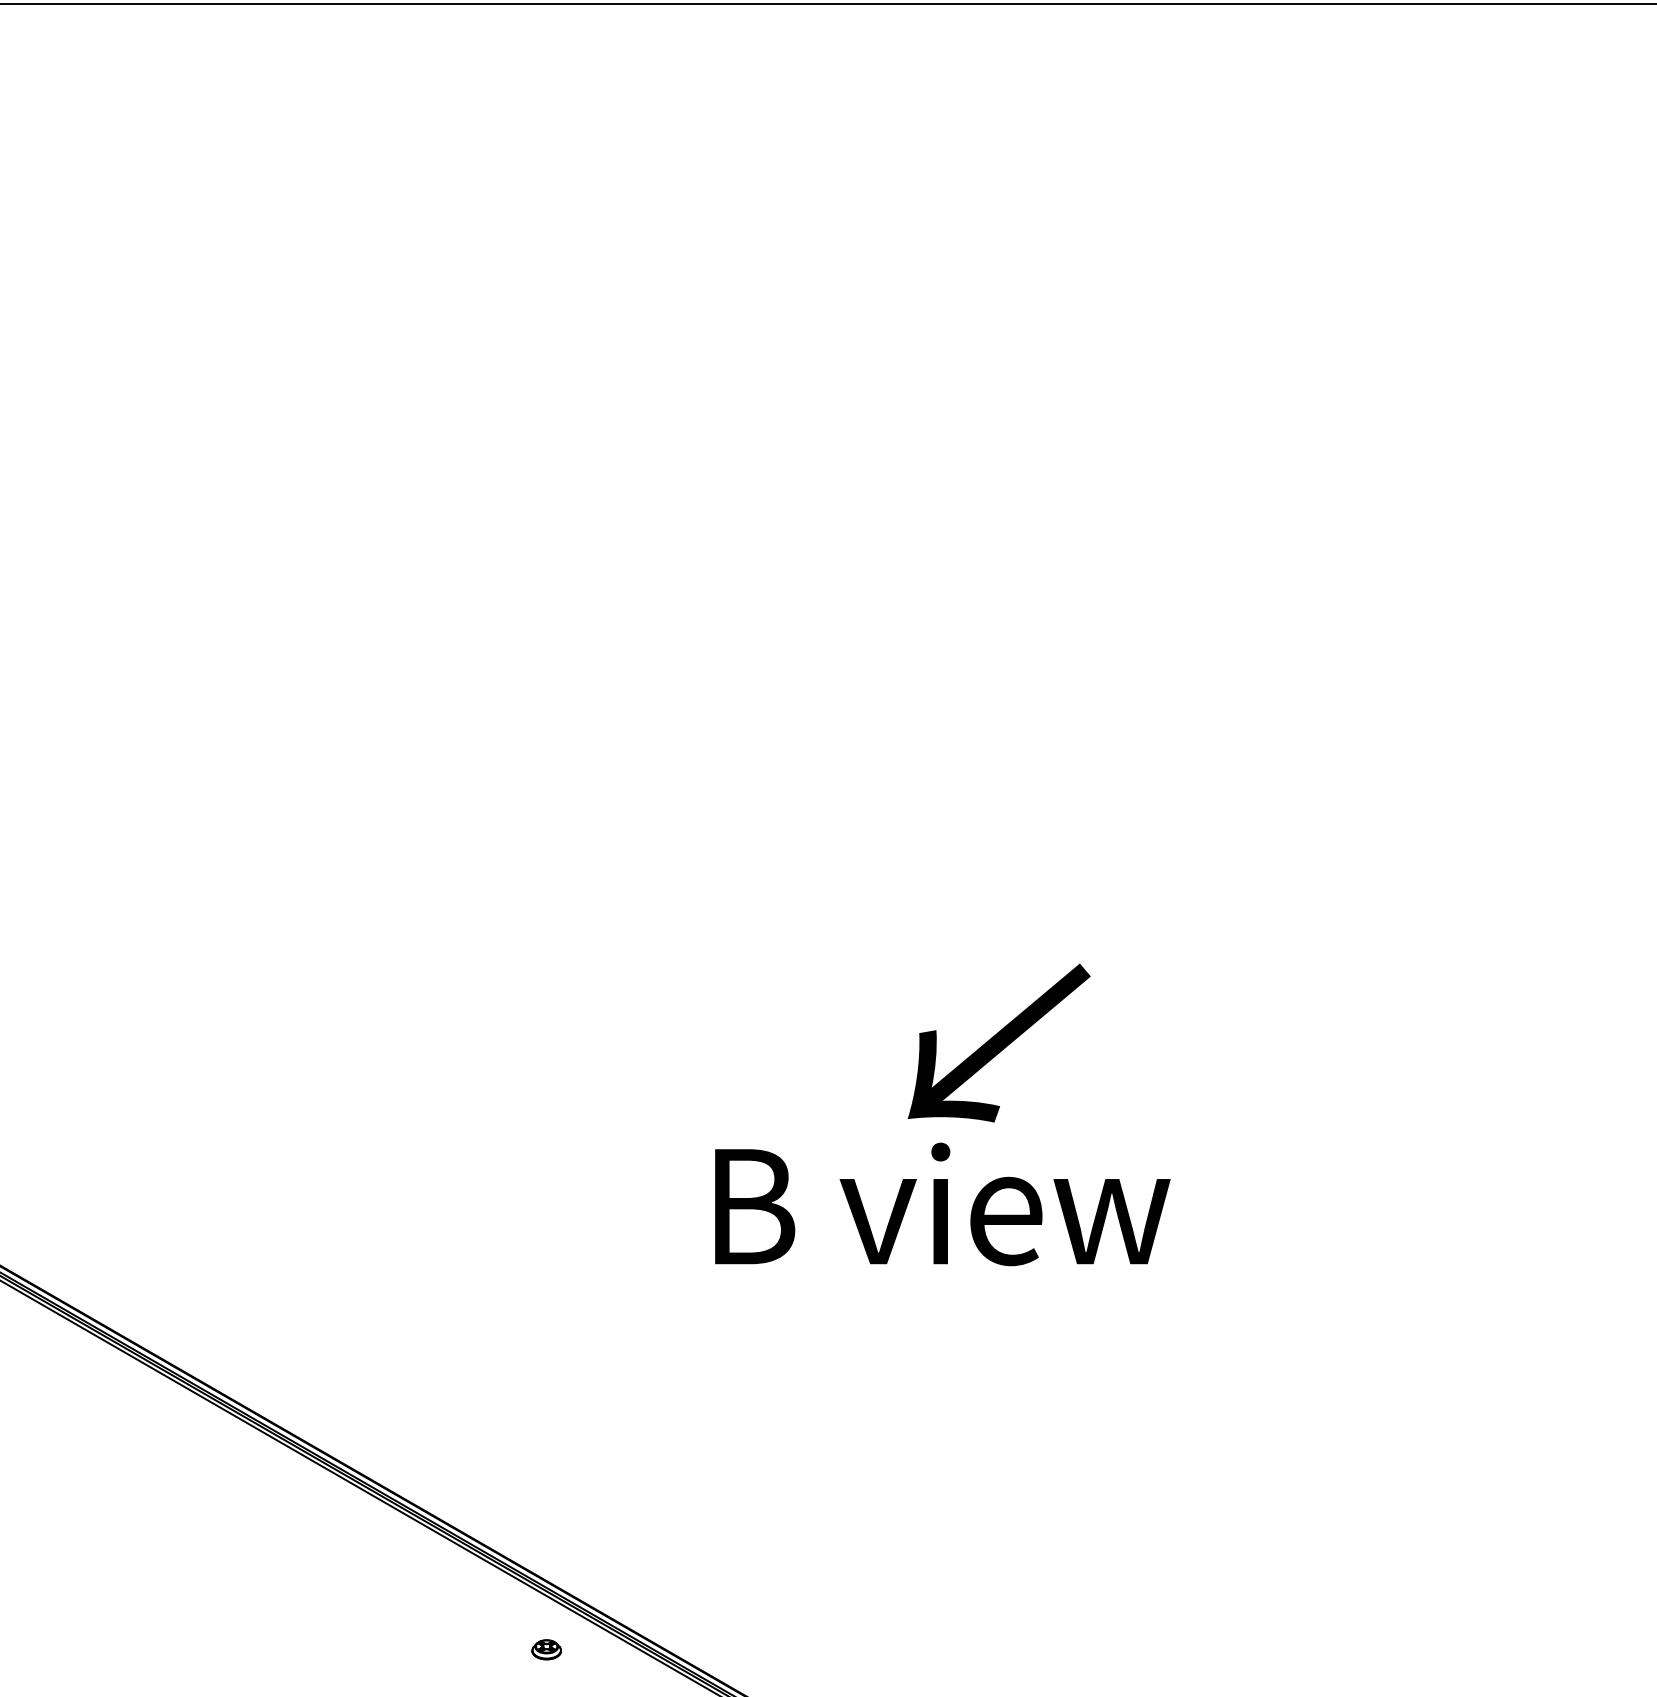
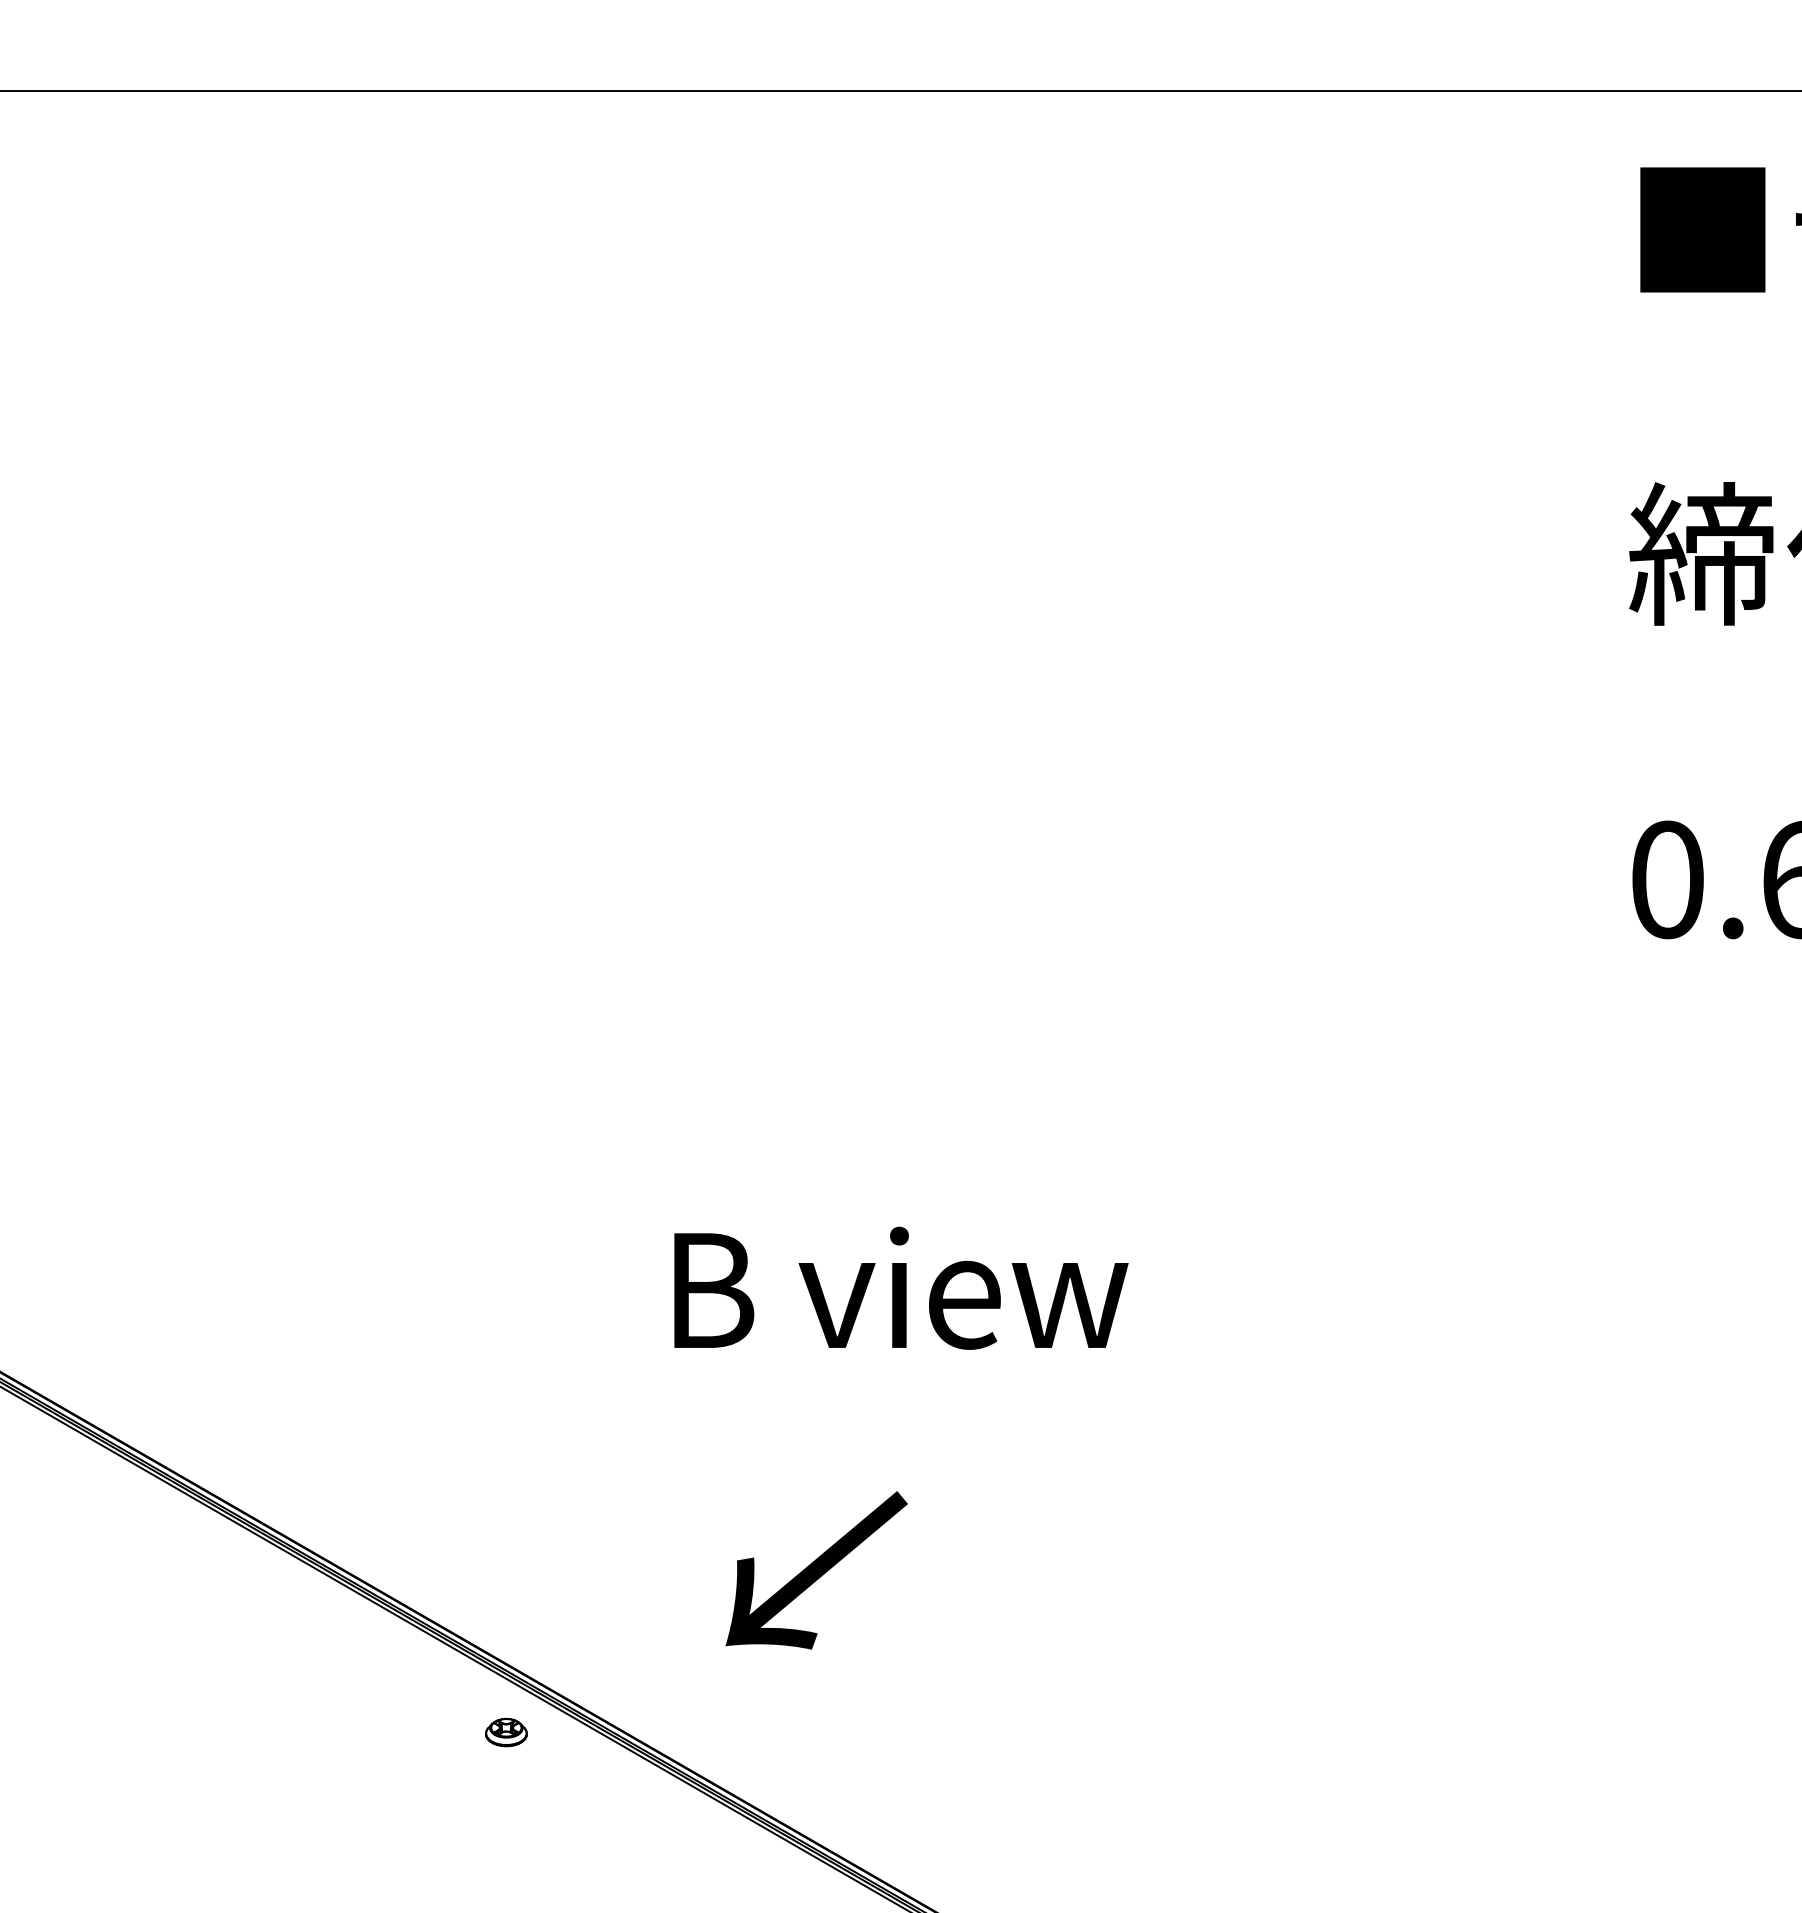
text: (998, 1043) -> (816, 1570), moved
part: (546, 1649) -> (506, 1732), size x1.43

